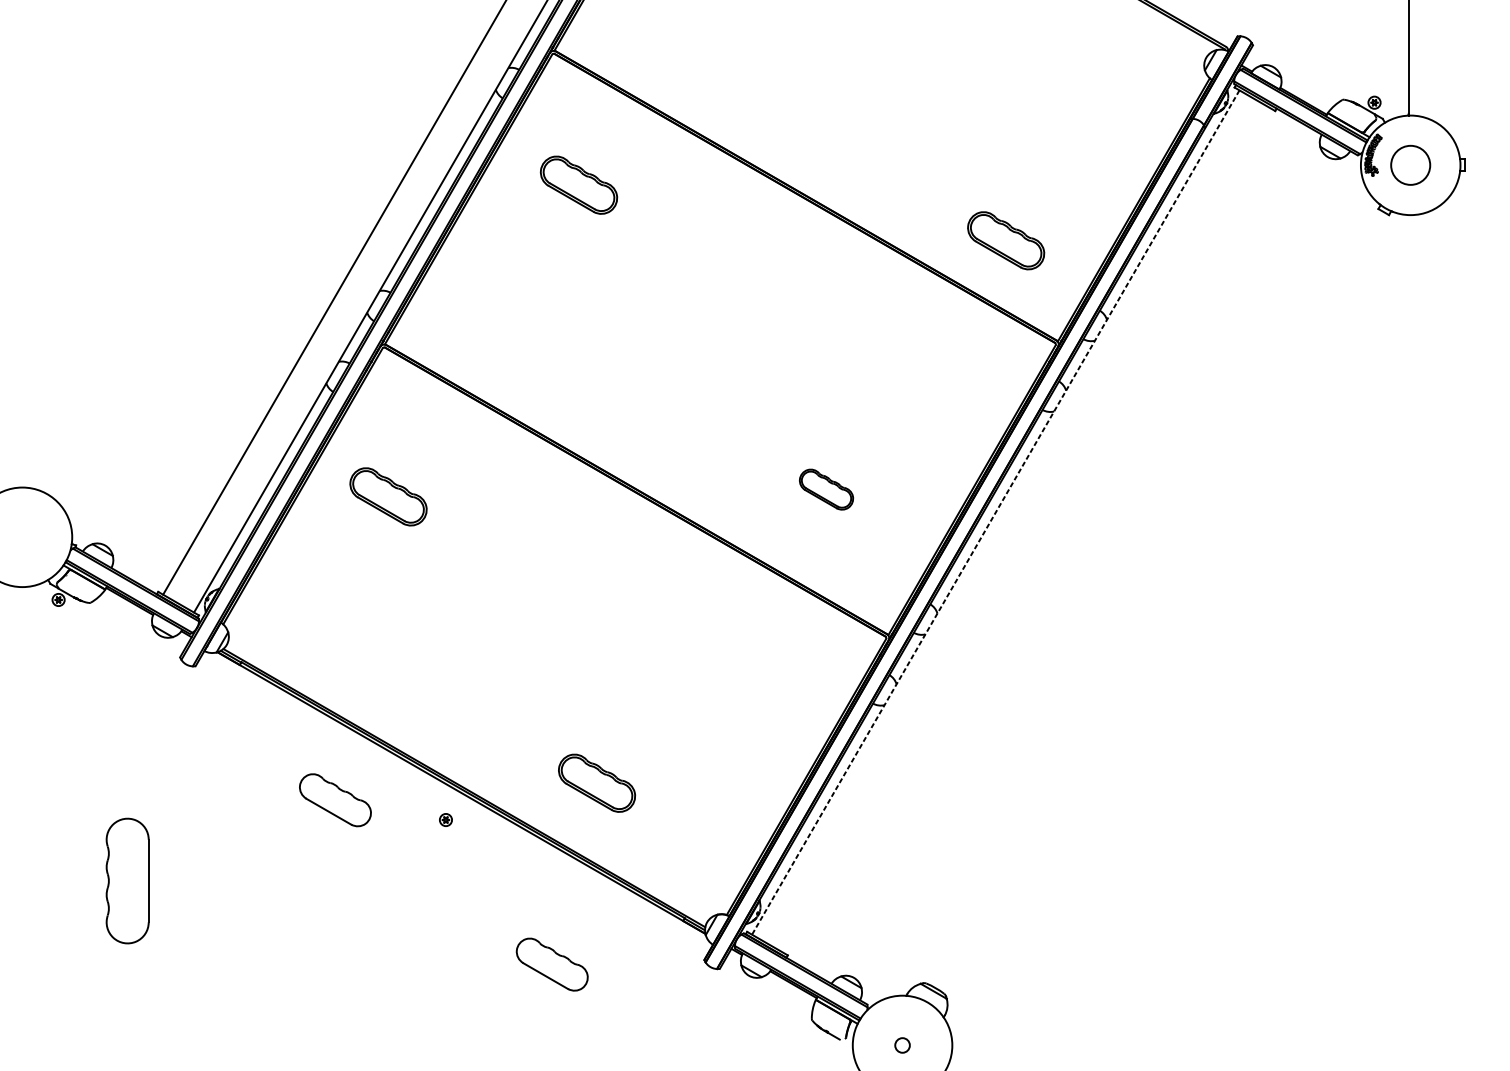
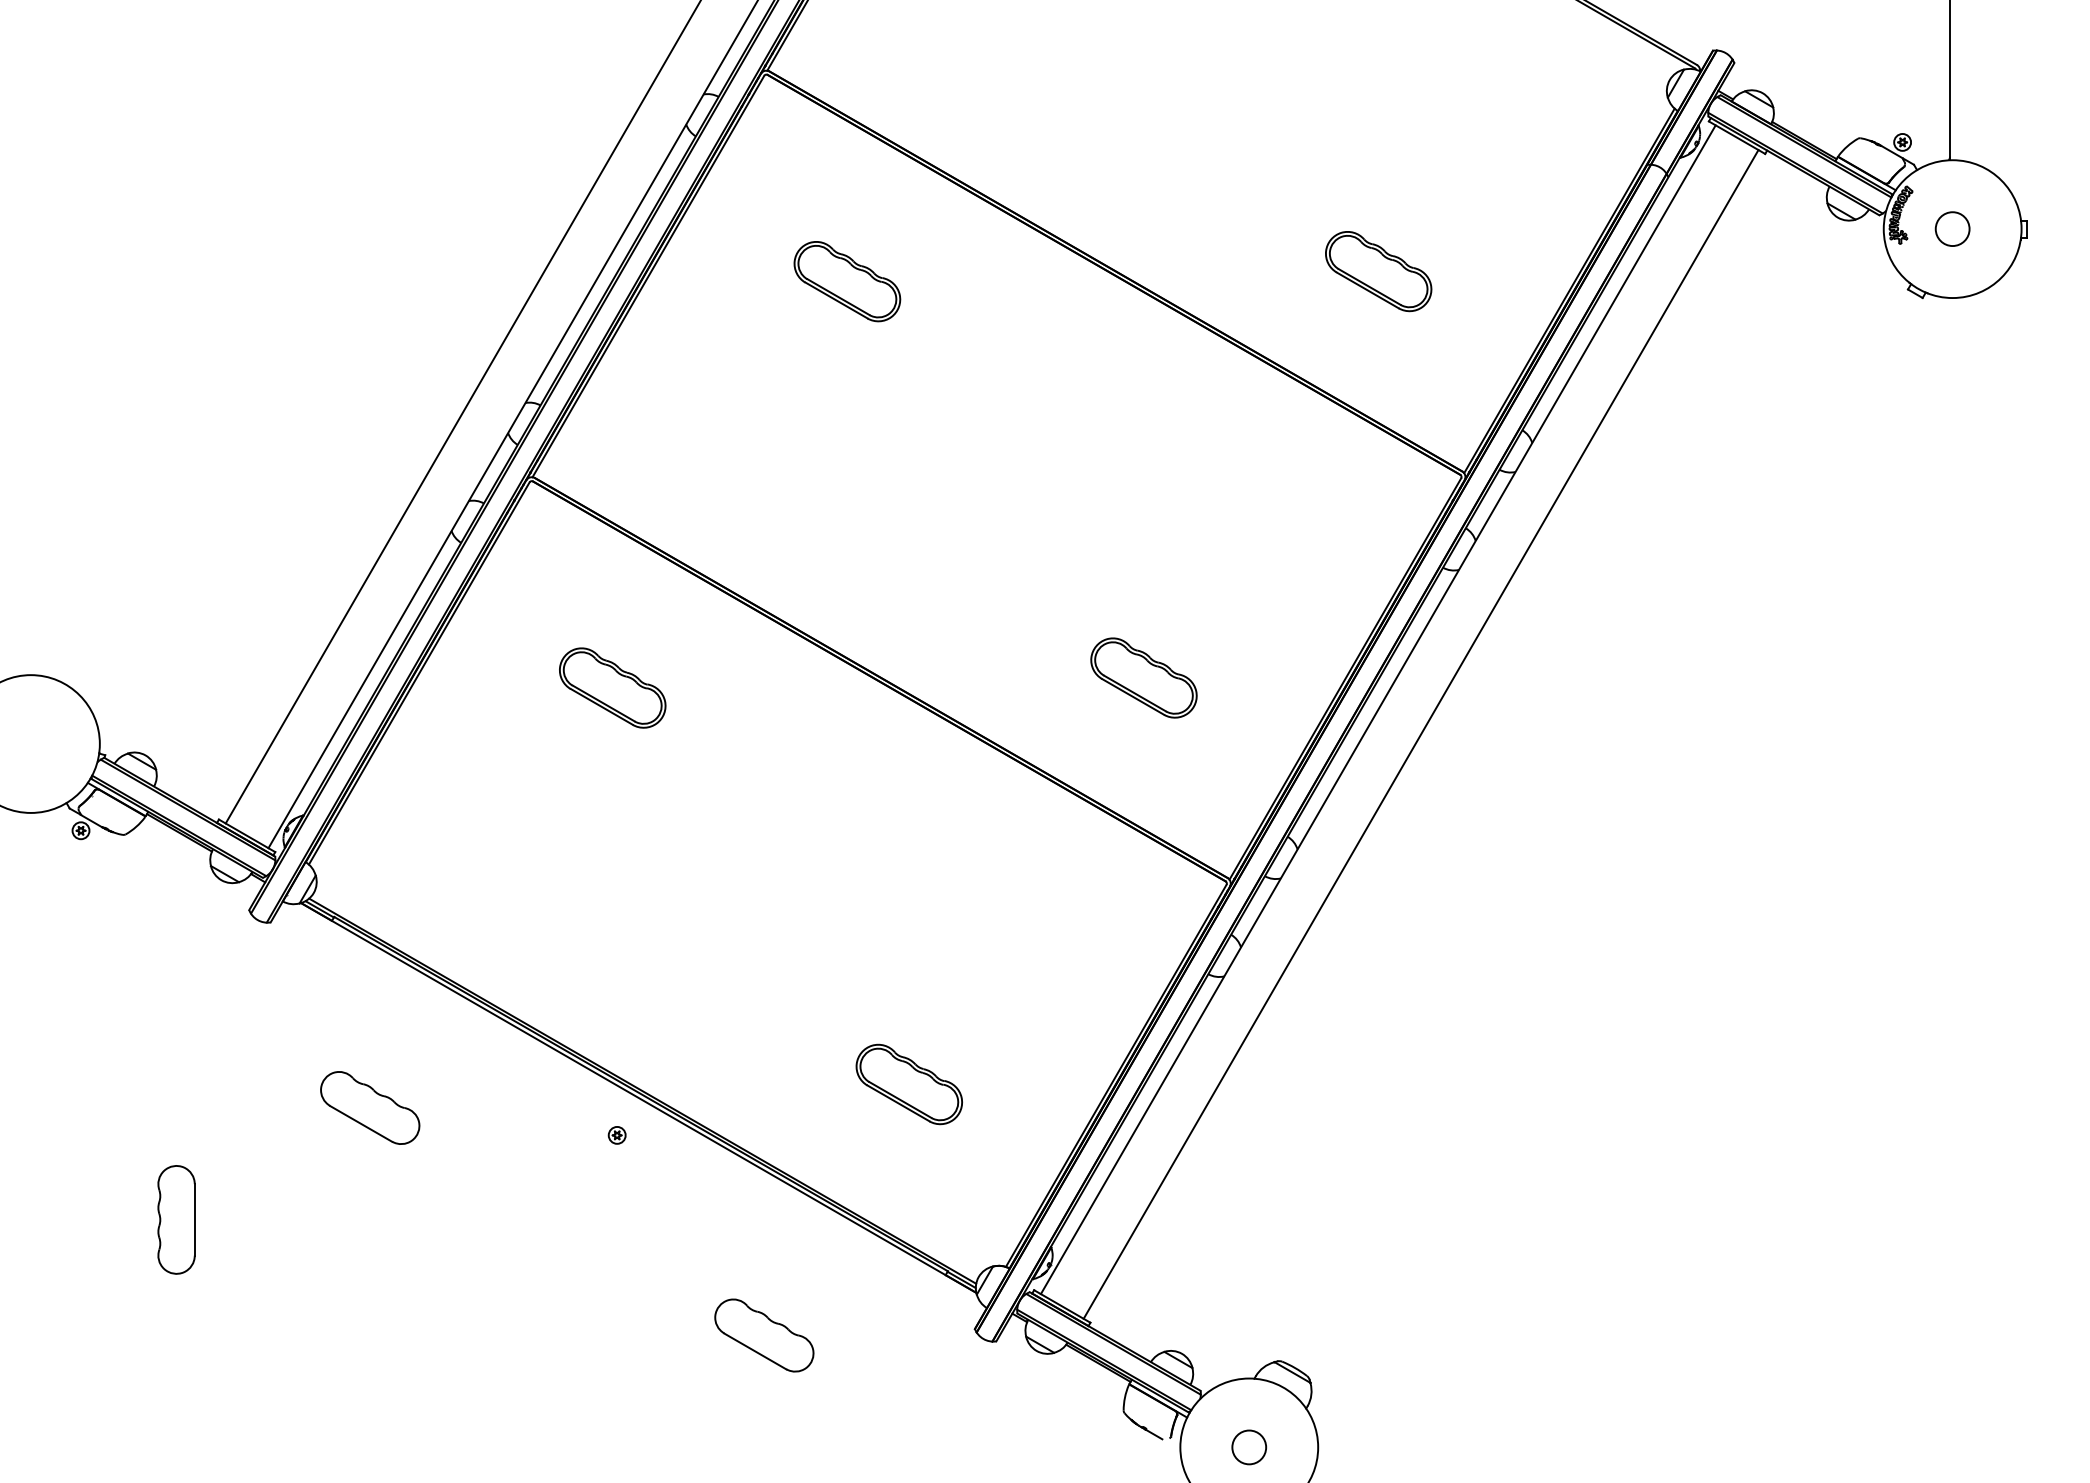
circle: (1410, 165) -> (1952, 229), size x0.62
part: (579, 185) -> (847, 281), moved
part: (1006, 240) -> (1378, 271), moved
part: (826, 489) -> (1143, 677), size x1.43
part: (388, 496) -> (612, 687), moved
line: (995, 512) -> (1378, 709), dashed -> solid
line: (1026, 530) -> (1420, 734), added
part: (596, 783) -> (908, 1084), moved
part: (335, 799) -> (370, 1107), moved
part: (127, 880) -> (176, 1219), size x0.62
circle: (902, 1045) -> (1249, 1447), size x1.67

